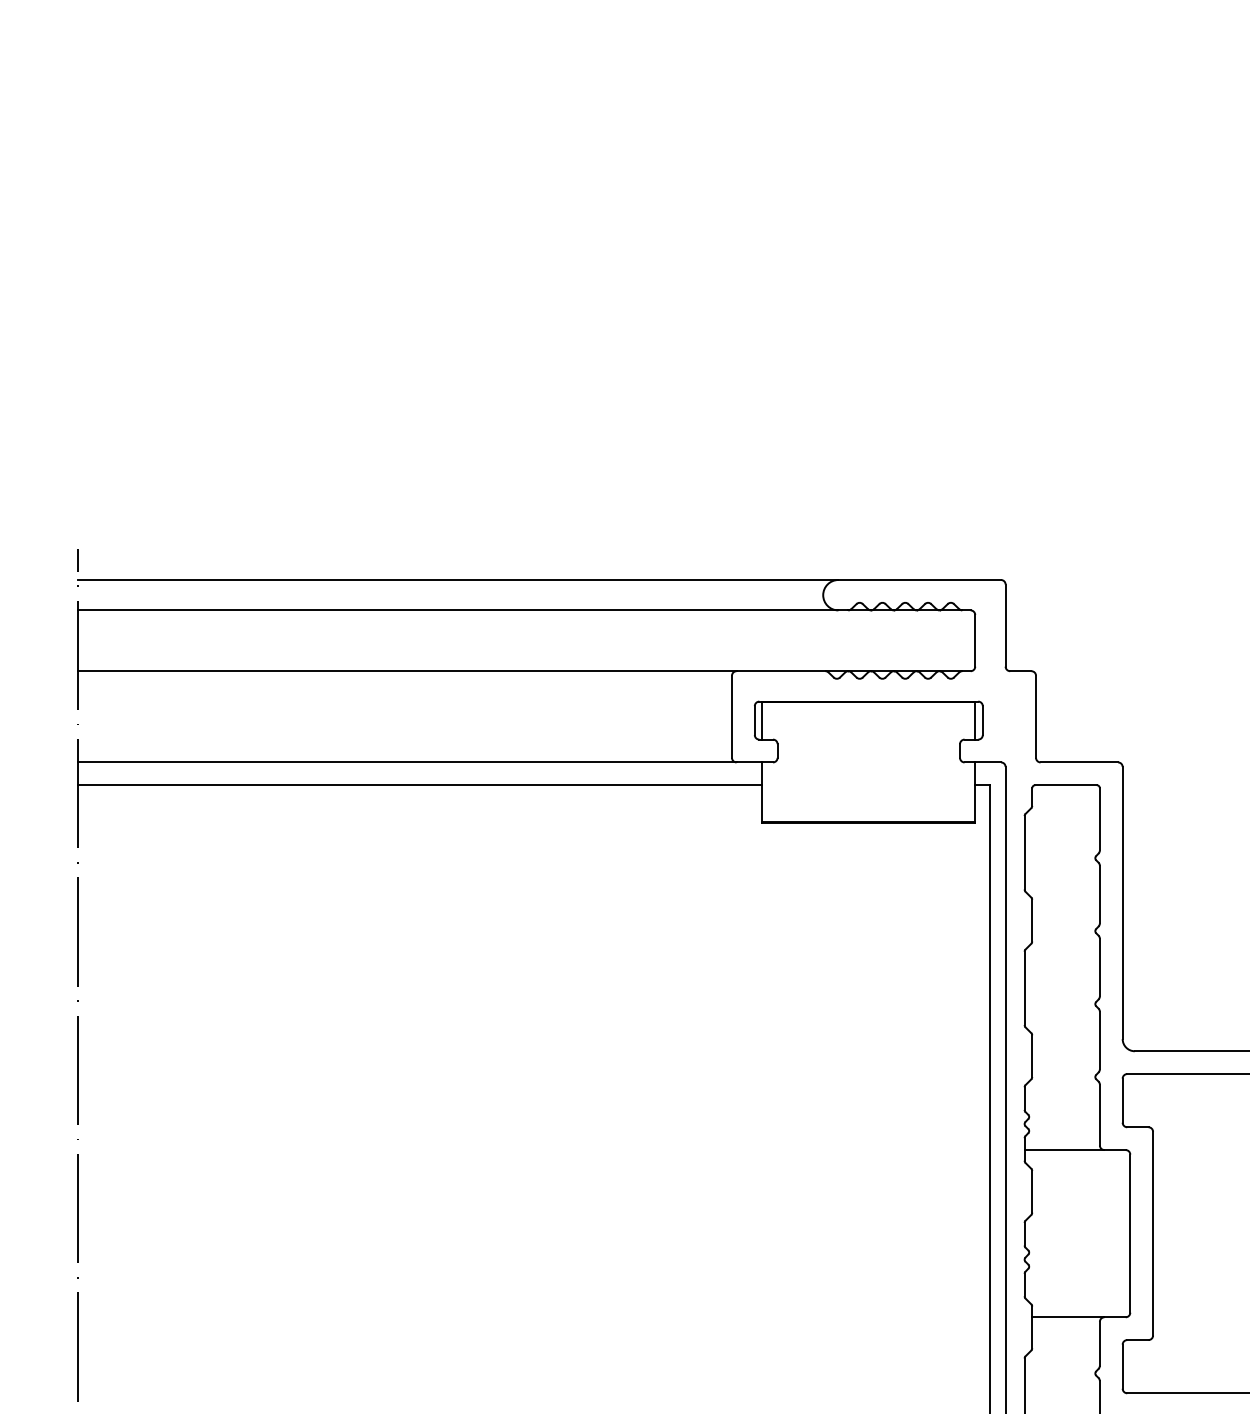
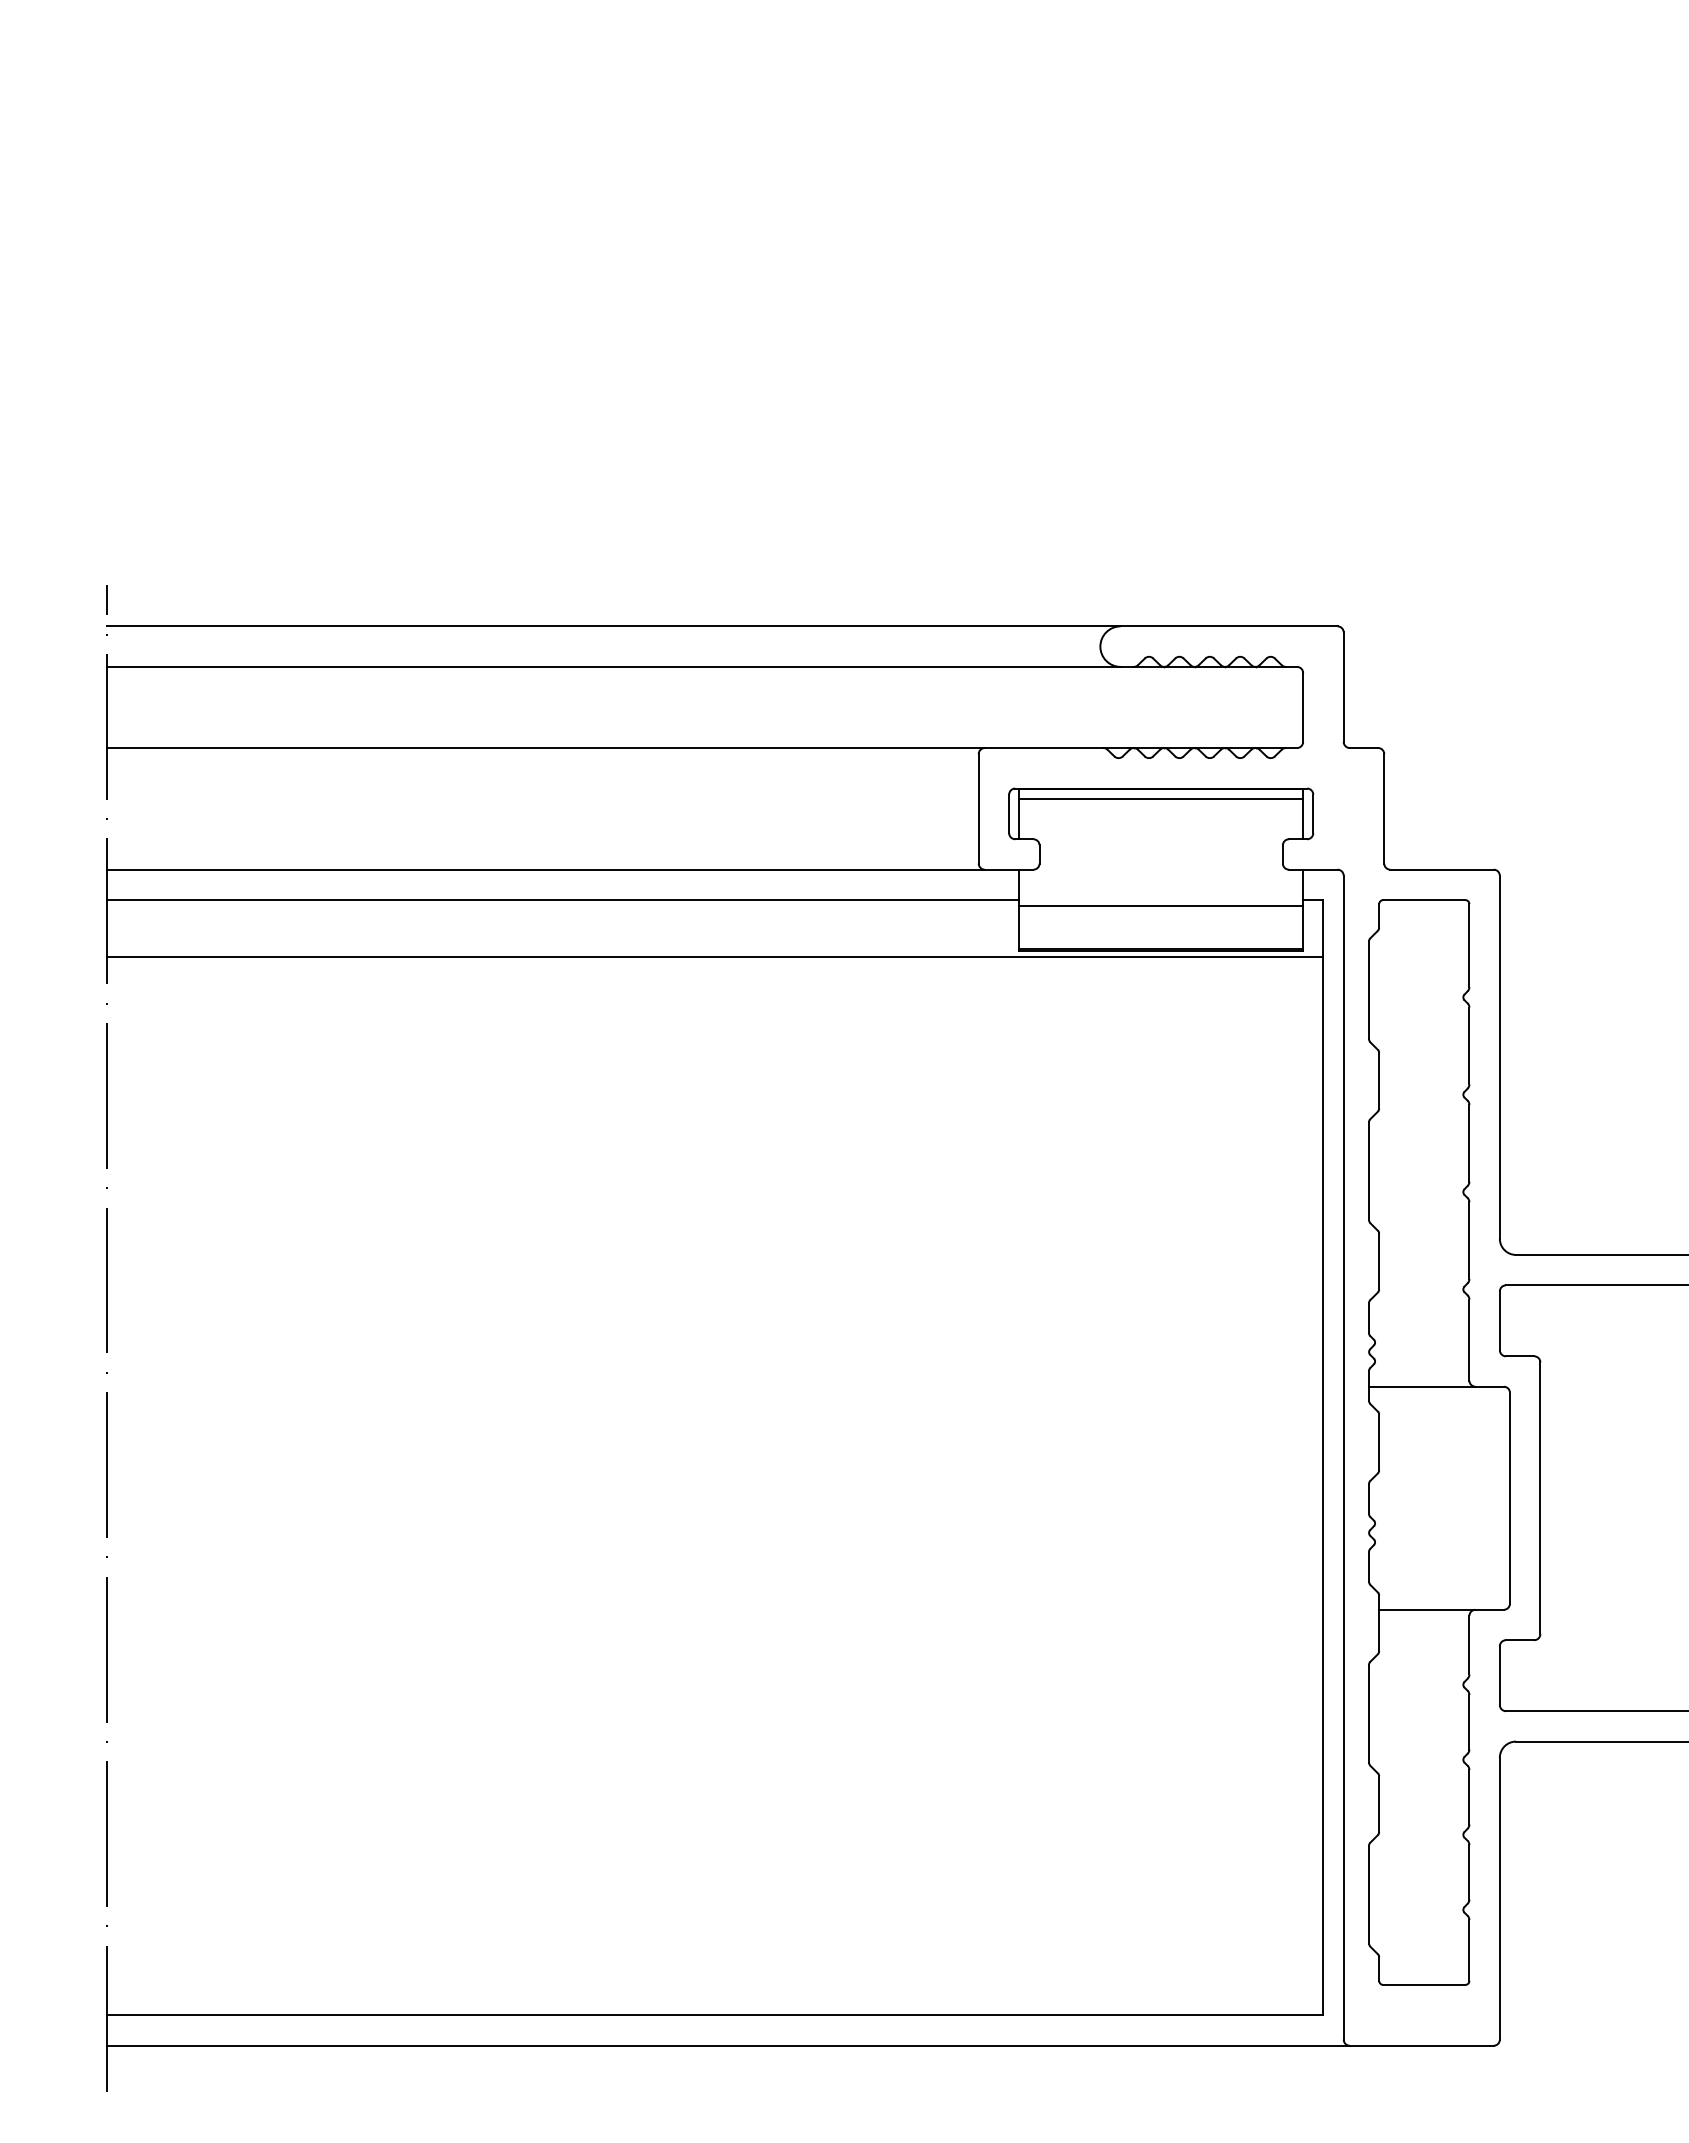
line: (869, 709) -> (1161, 798), added
line: (869, 789) -> (1161, 905), added
line: (534, 828) -> (715, 957), added

